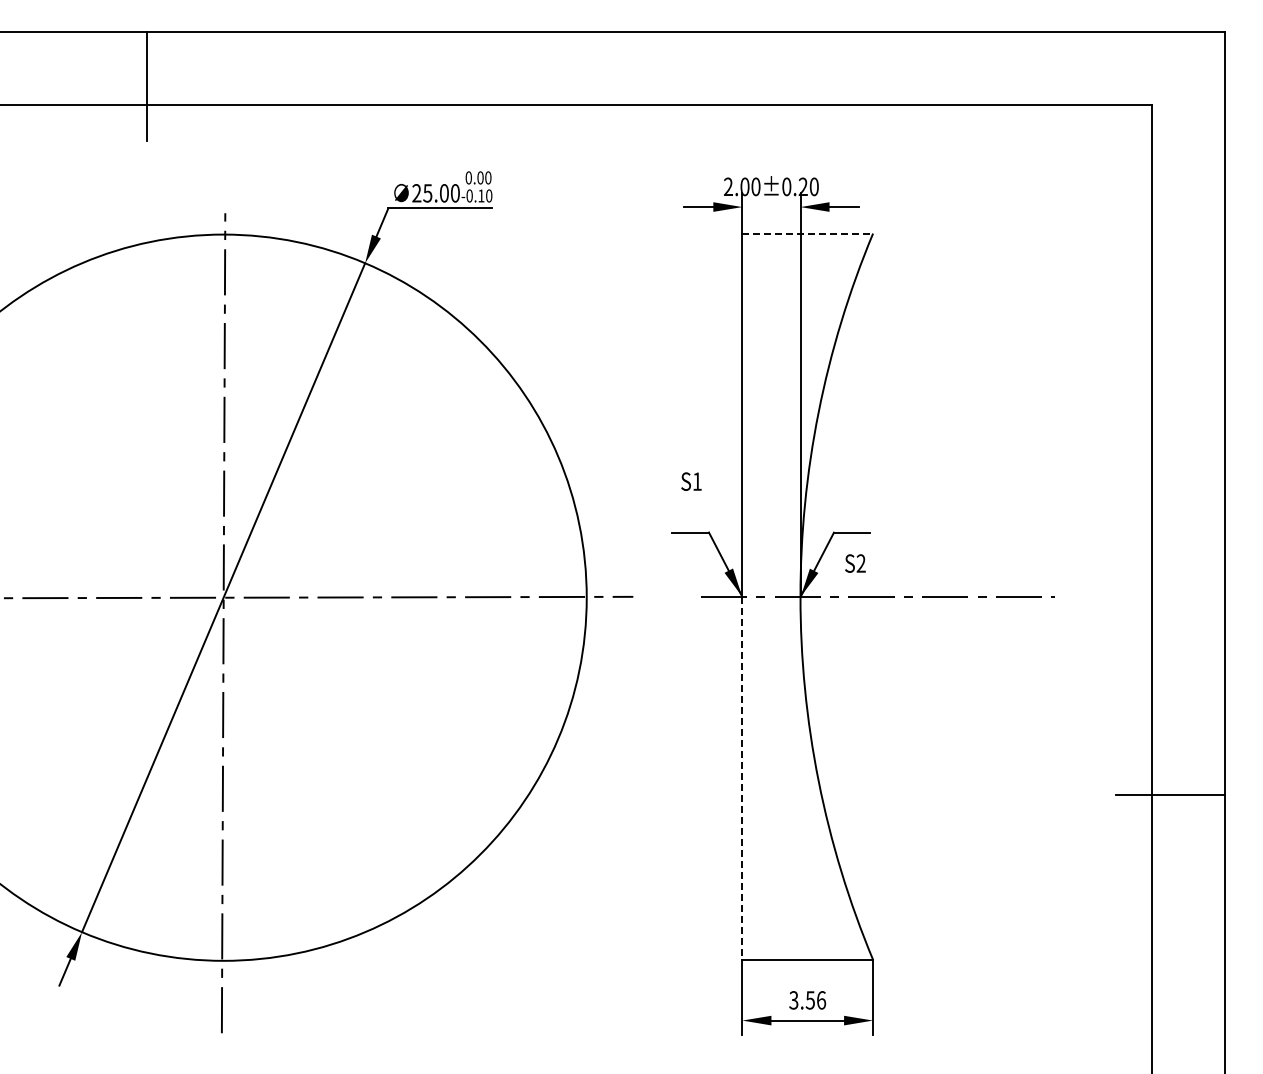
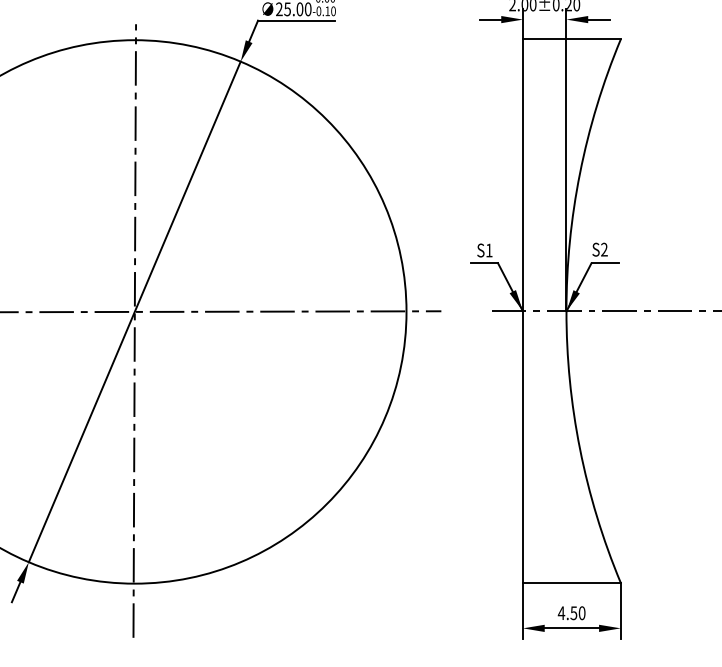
line: (808, 233) -> (572, 39), dashed -> solid
text: (691, 481) -> (484, 250), moved
text: (855, 563) -> (600, 249), moved
line: (742, 778) -> (523, 447), dashed -> solid
text: (807, 1000) -> (571, 613), 3.56 -> 4.50

